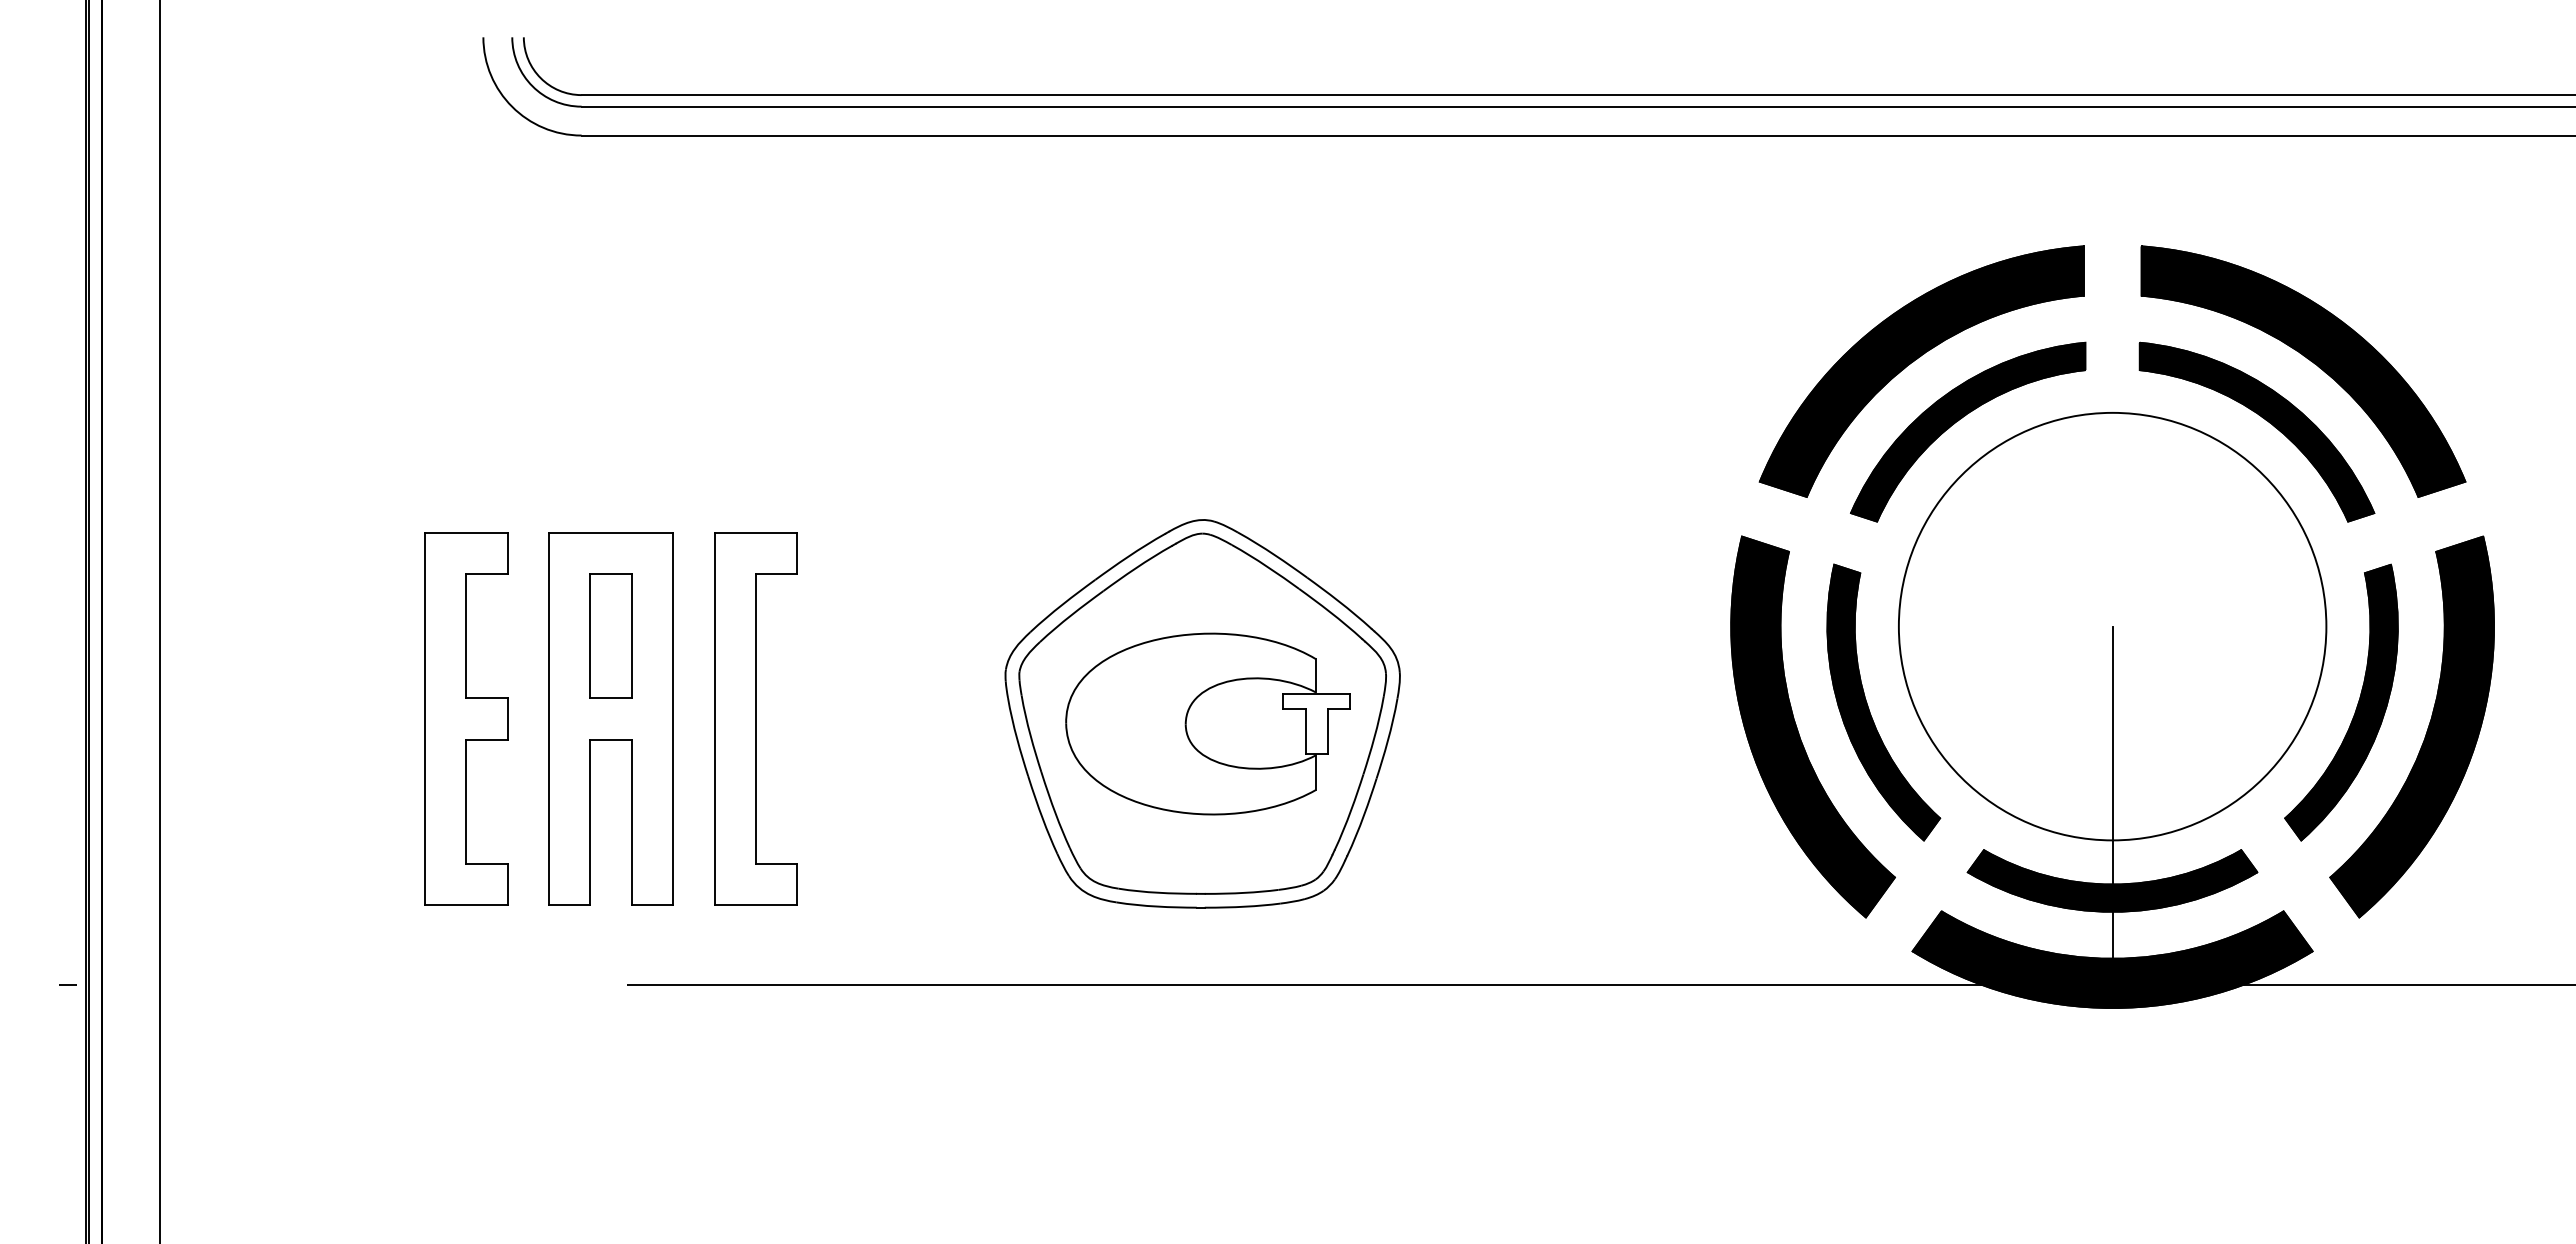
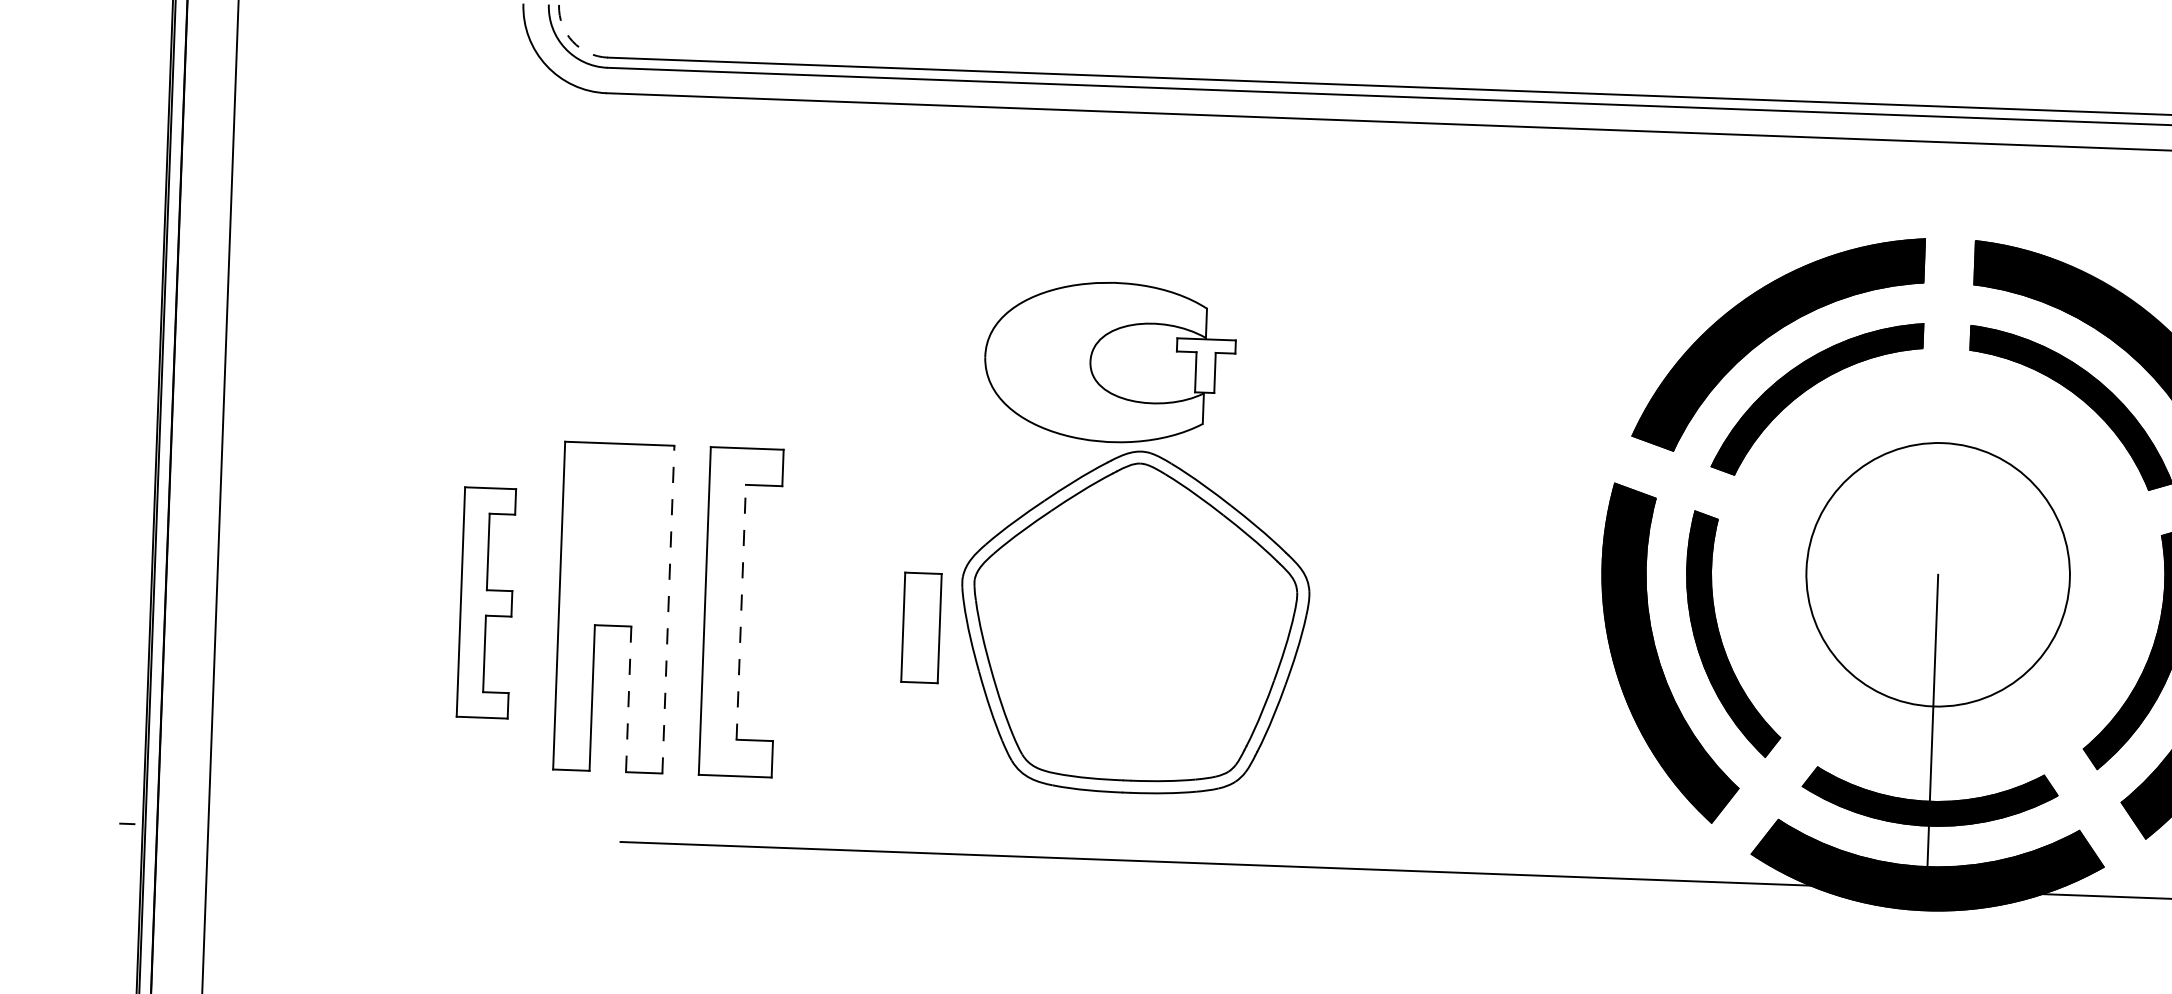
arc: (540, 78) -> (572, 41), solid -> dashed
circle: (2112, 626) -> (1938, 574), size x0.7
part: (610, 635) -> (921, 627), moved
part: (466, 718) -> (486, 602), size x0.7
line: (673, 718) -> (668, 609), solid -> dashed
line: (755, 719) -> (740, 612), solid -> dashed
part: (1207, 723) -> (1109, 361), moved
line: (631, 822) -> (628, 699), solid -> dashed

